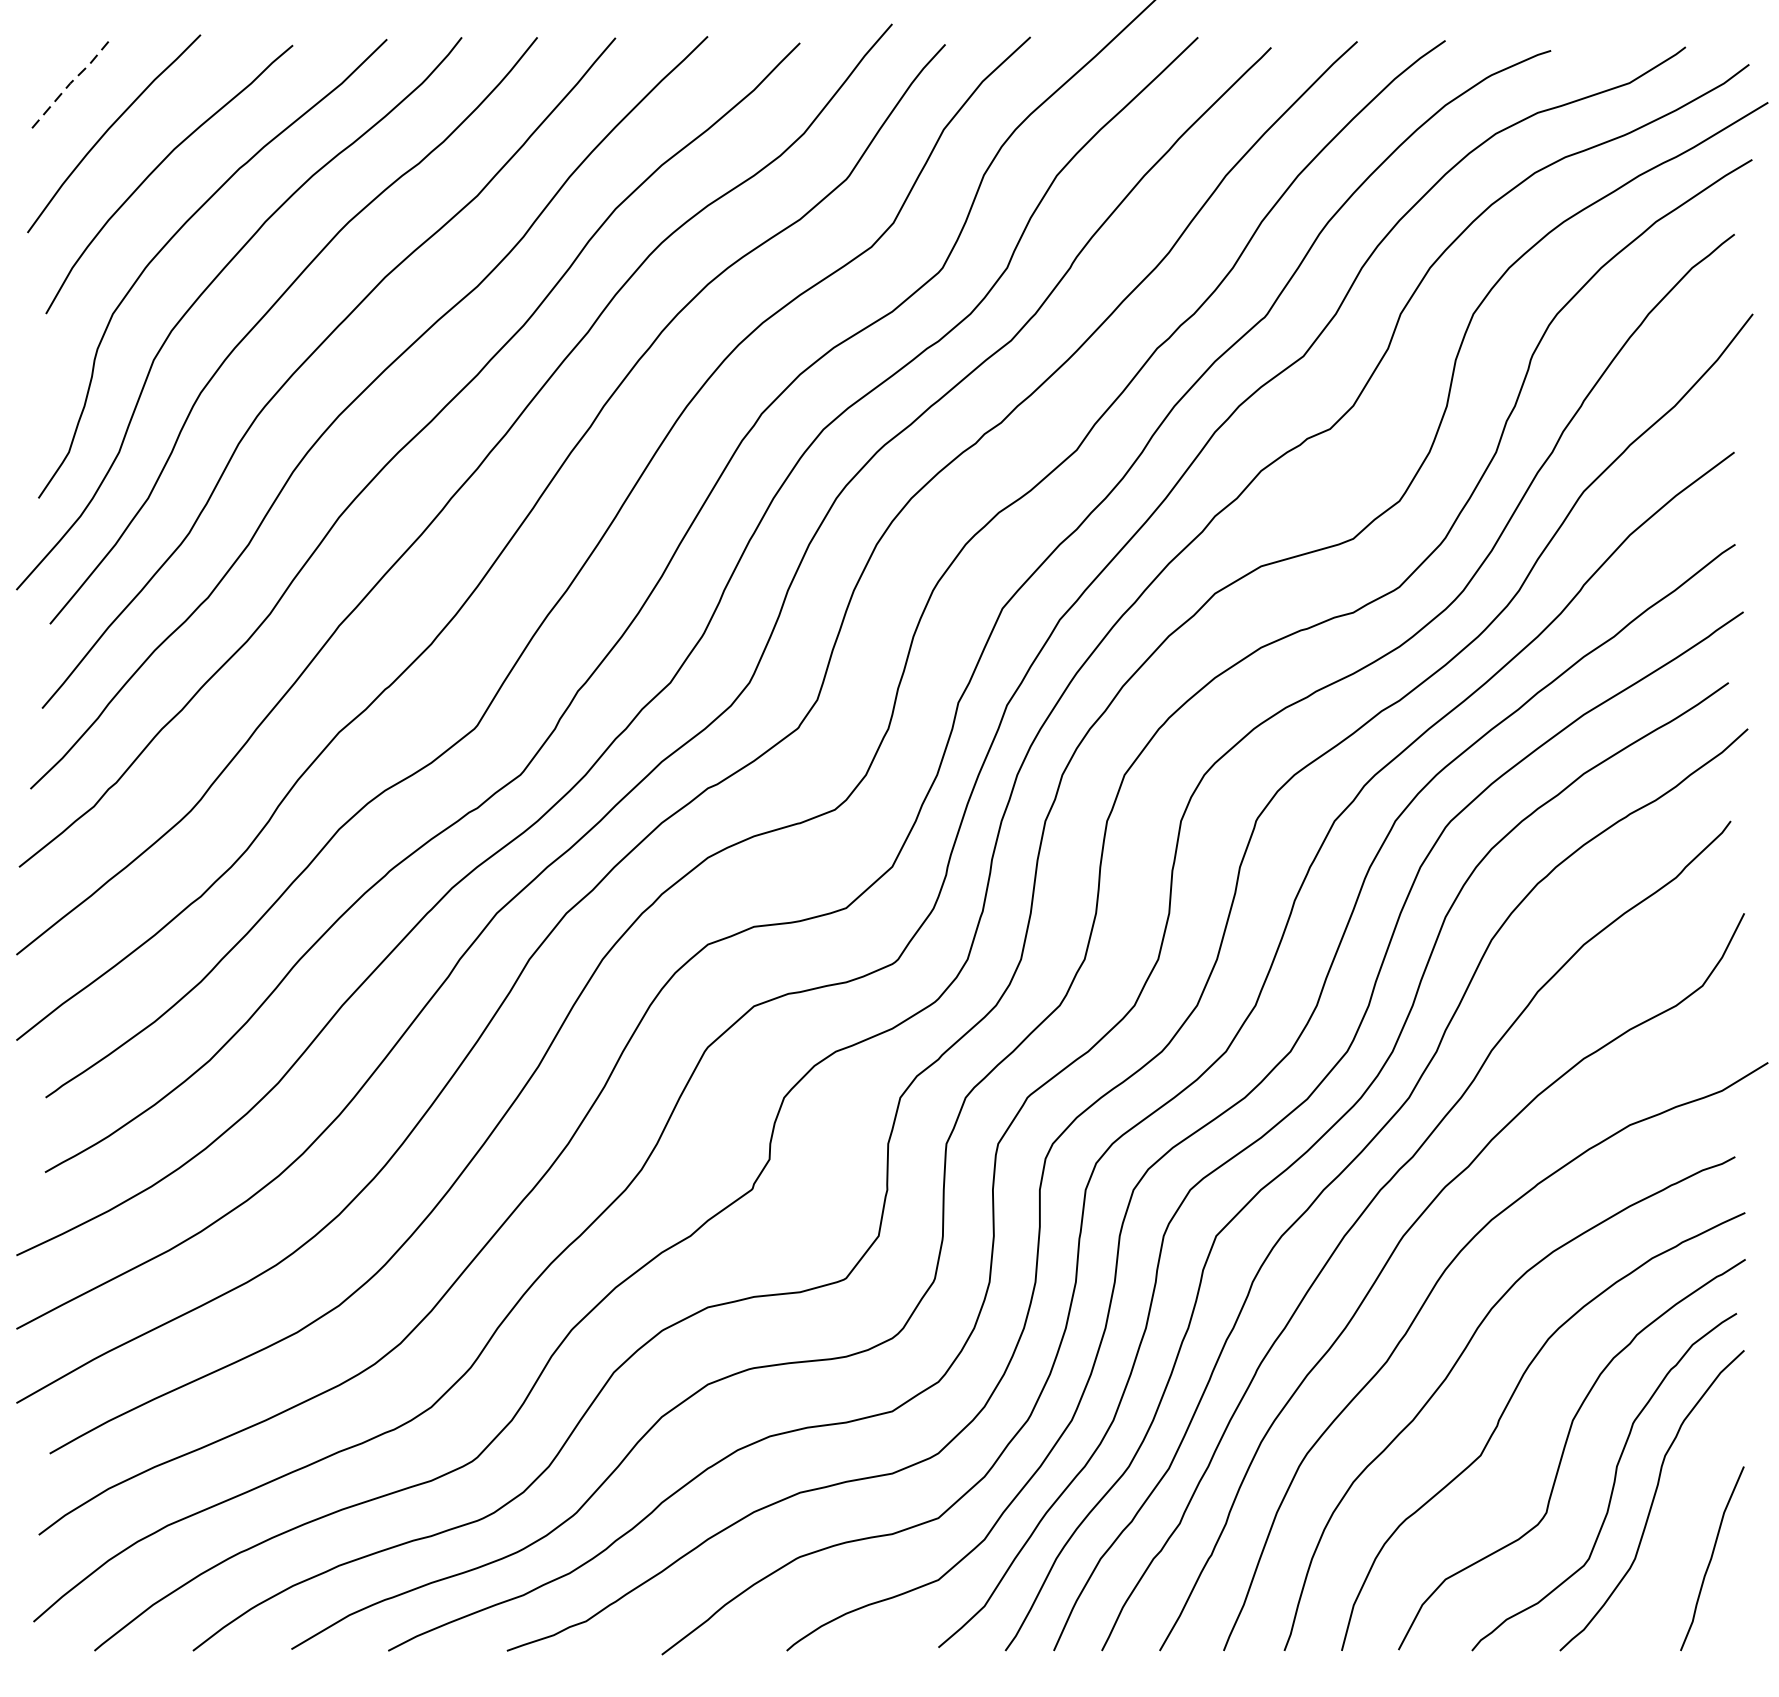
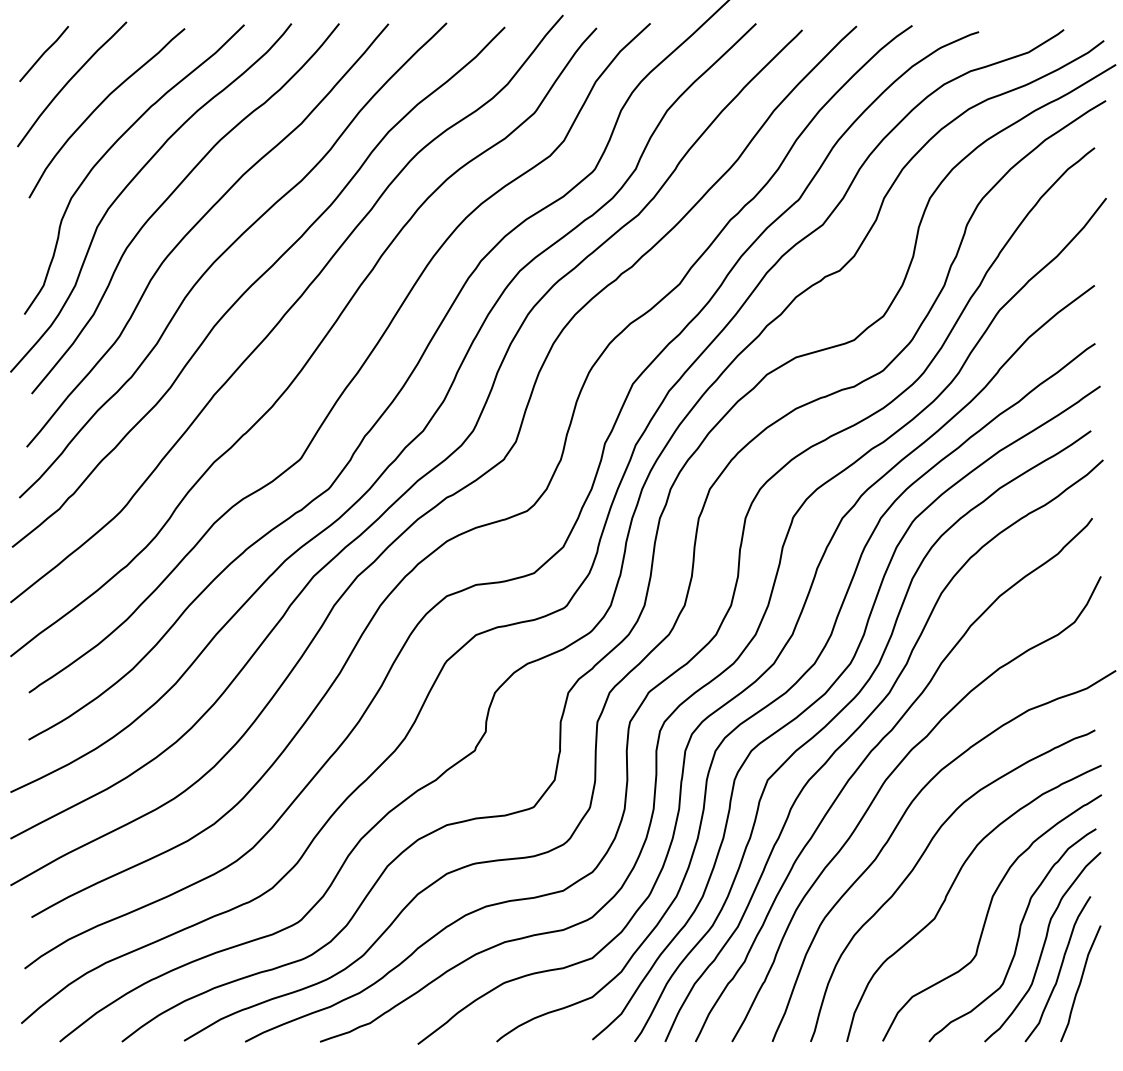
line: (70, 83) -> (44, 52), dashed -> solid
curve: (1678, 1536) -> (1059, 969), added

